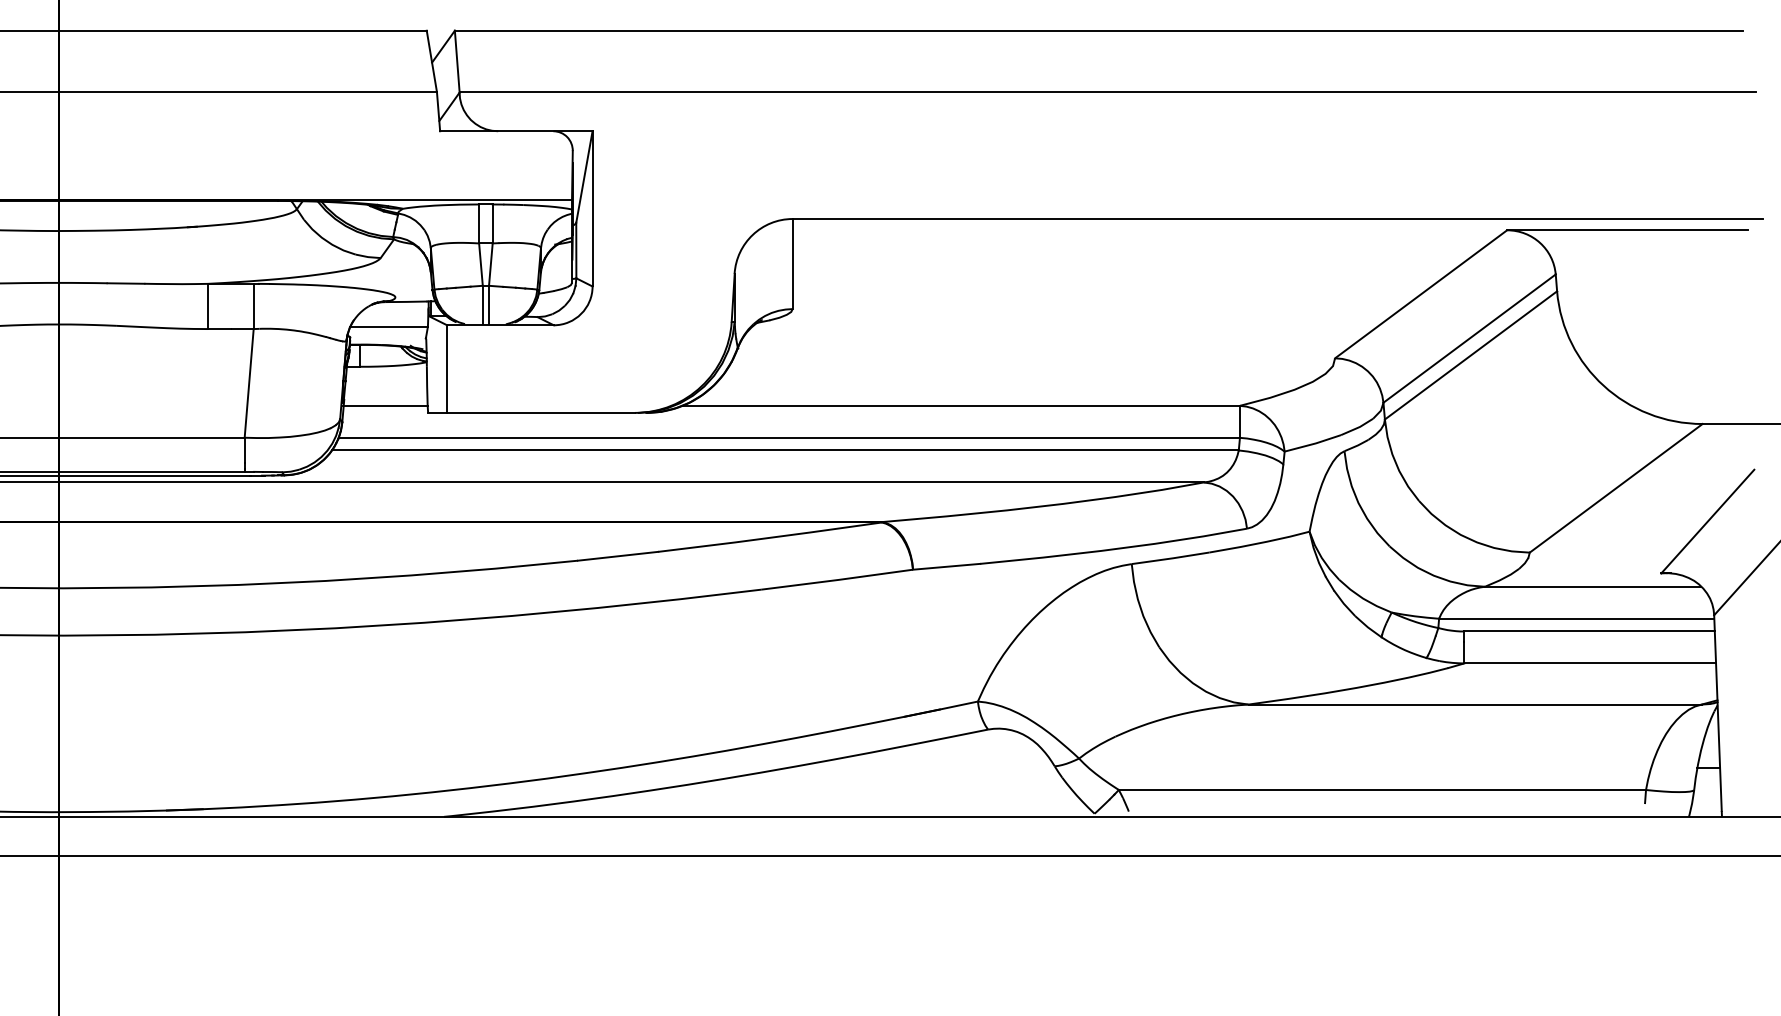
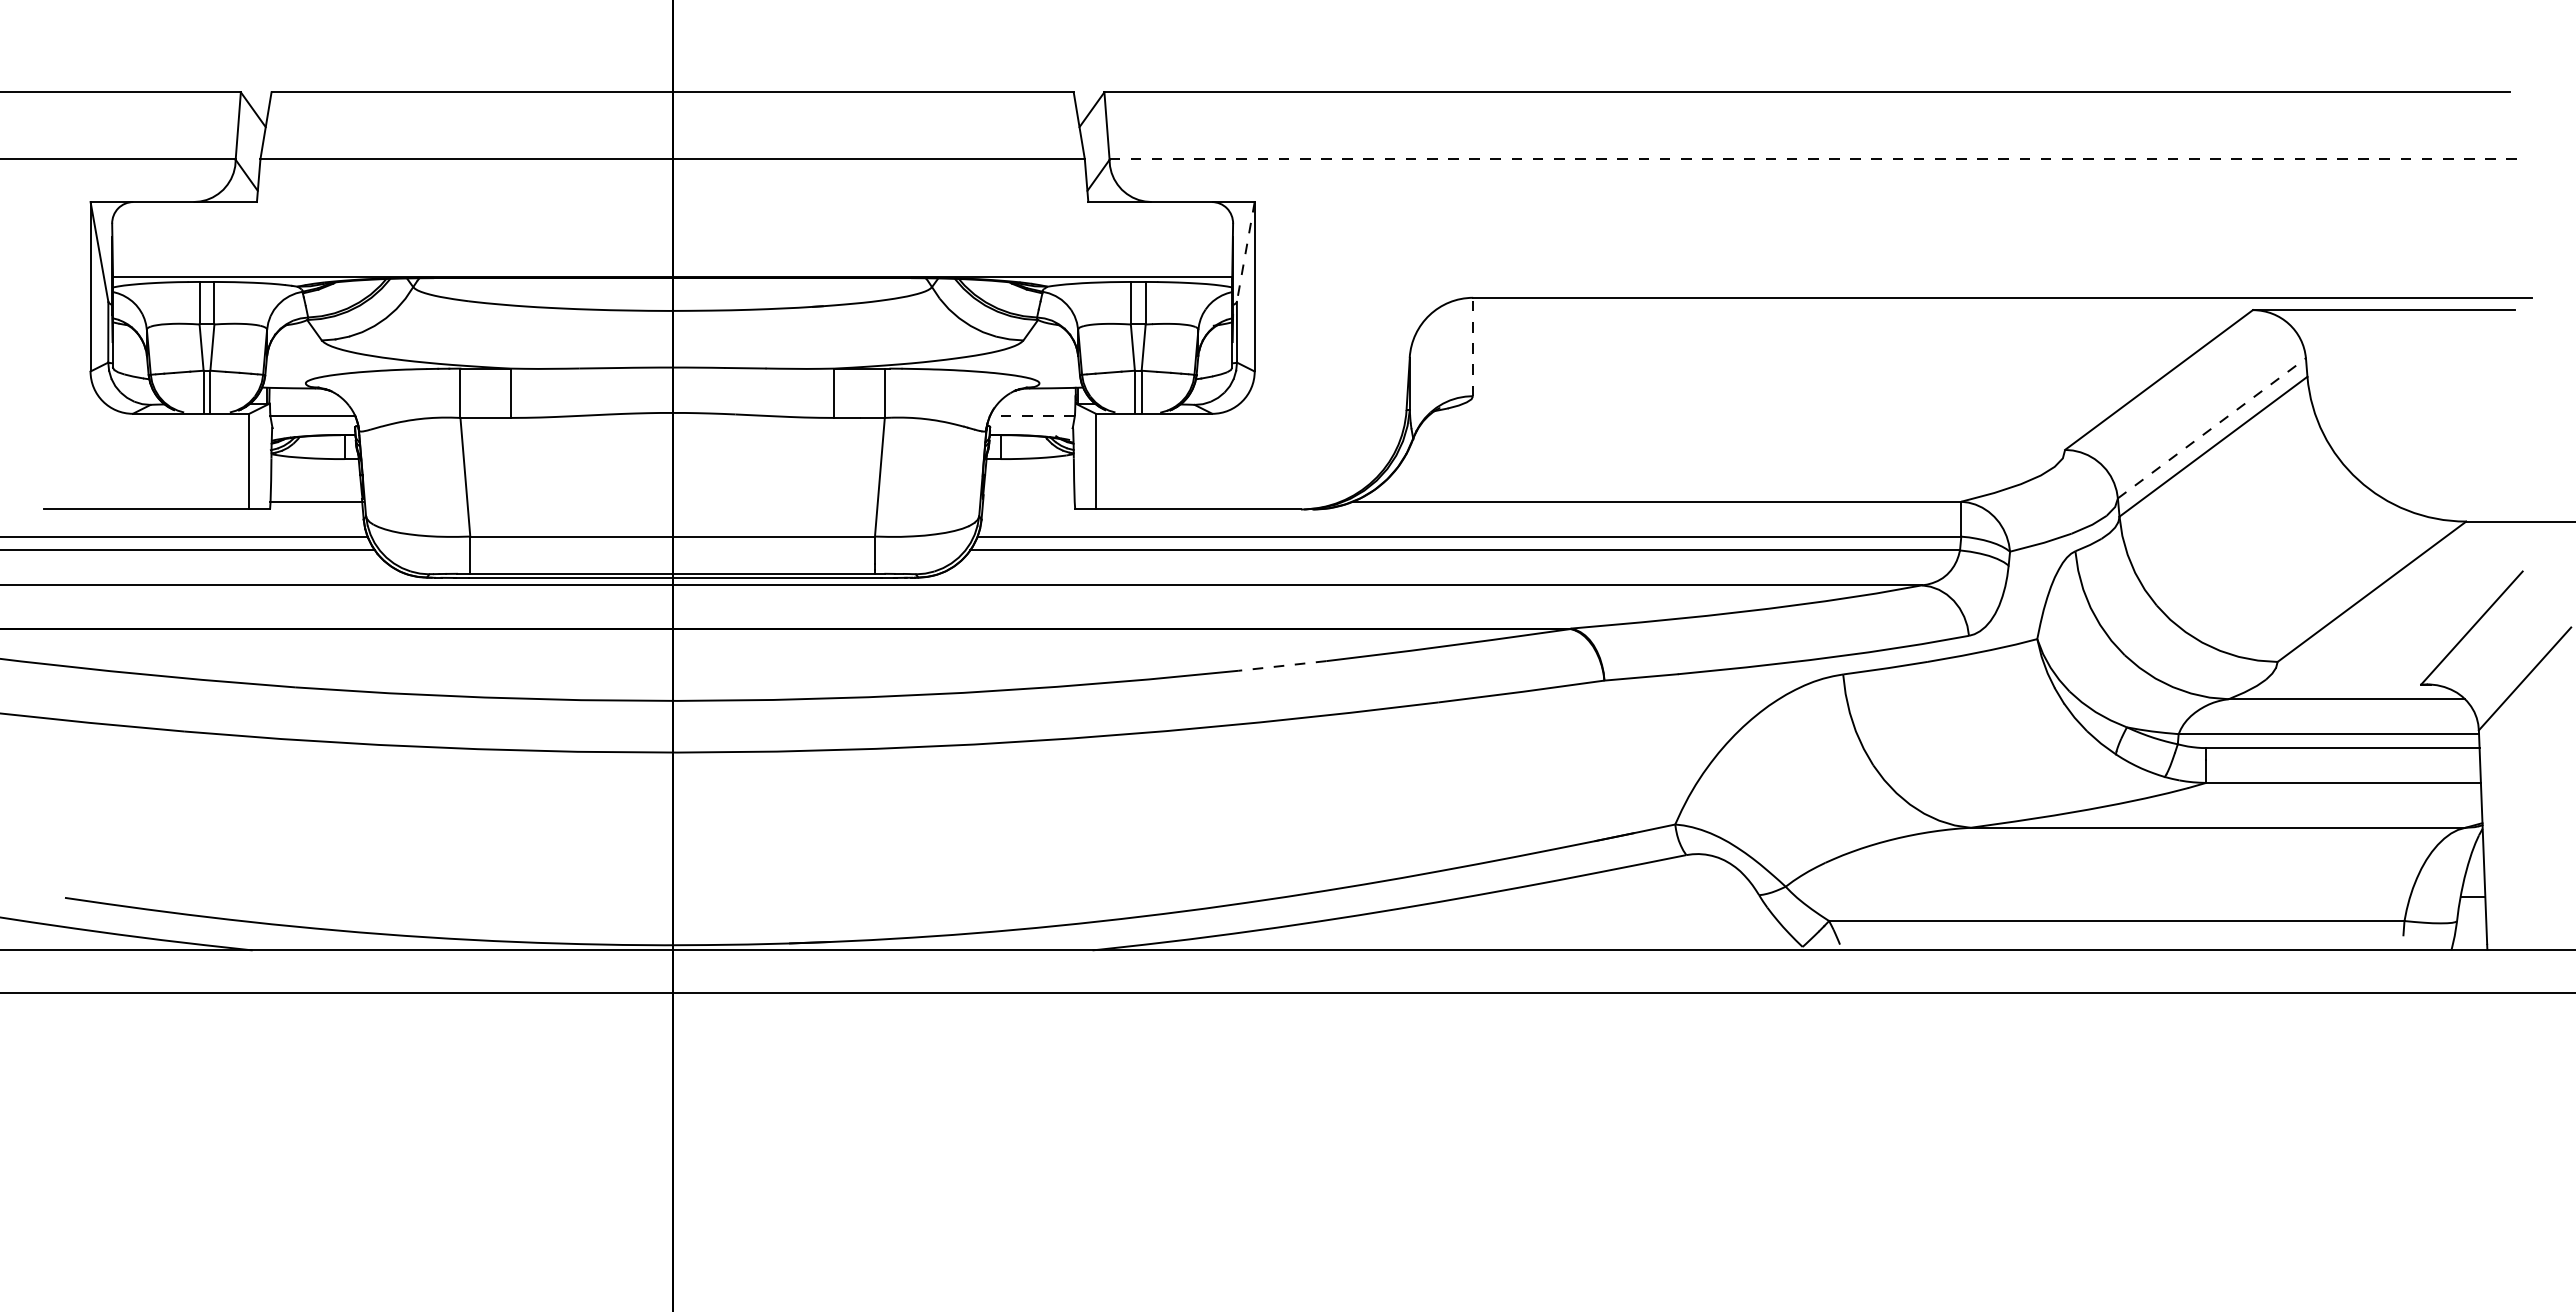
line: (1108, 92) -> (1817, 159), solid -> dashed
line: (584, 176) -> (1245, 251), solid -> dashed
line: (793, 263) -> (1473, 346), solid -> dashed
line: (388, 327) -> (1031, 416), solid -> dashed
line: (1470, 338) -> (2212, 428), solid -> dashed
line: (385, 405) -> (1028, 501), removed
line: (618, 556) -> (1282, 666), solid -> dashed

